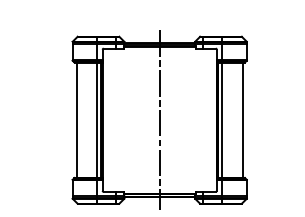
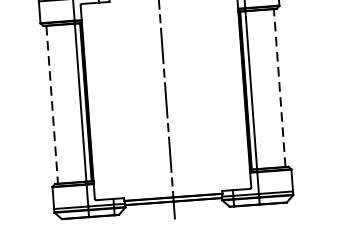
line: (76, 120) -> (51, 105), solid -> dashed
line: (242, 120) -> (279, 88), solid -> dashed

